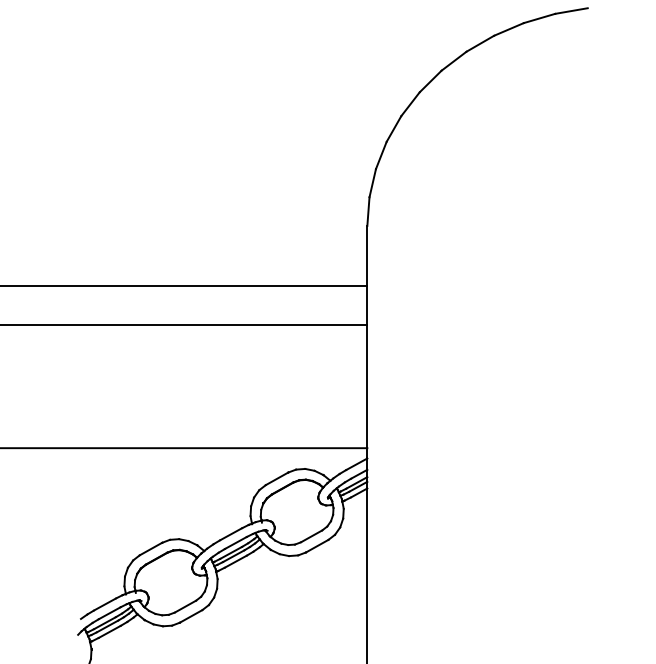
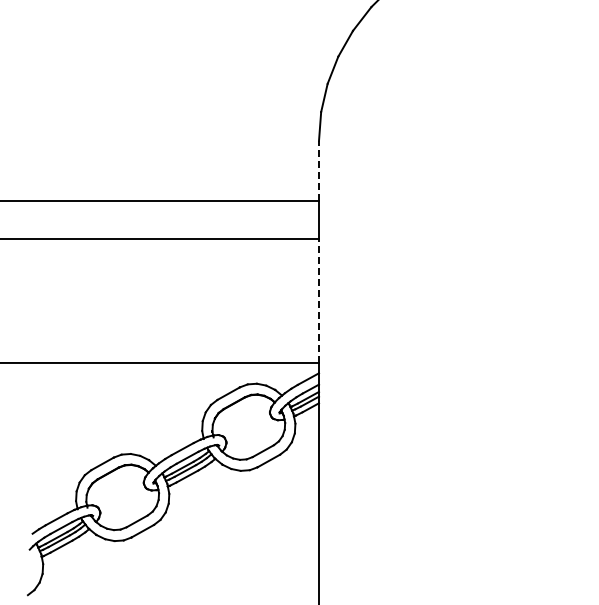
line: (367, 255) -> (319, 170), solid -> dashed
line: (367, 386) -> (319, 301), solid -> dashed

